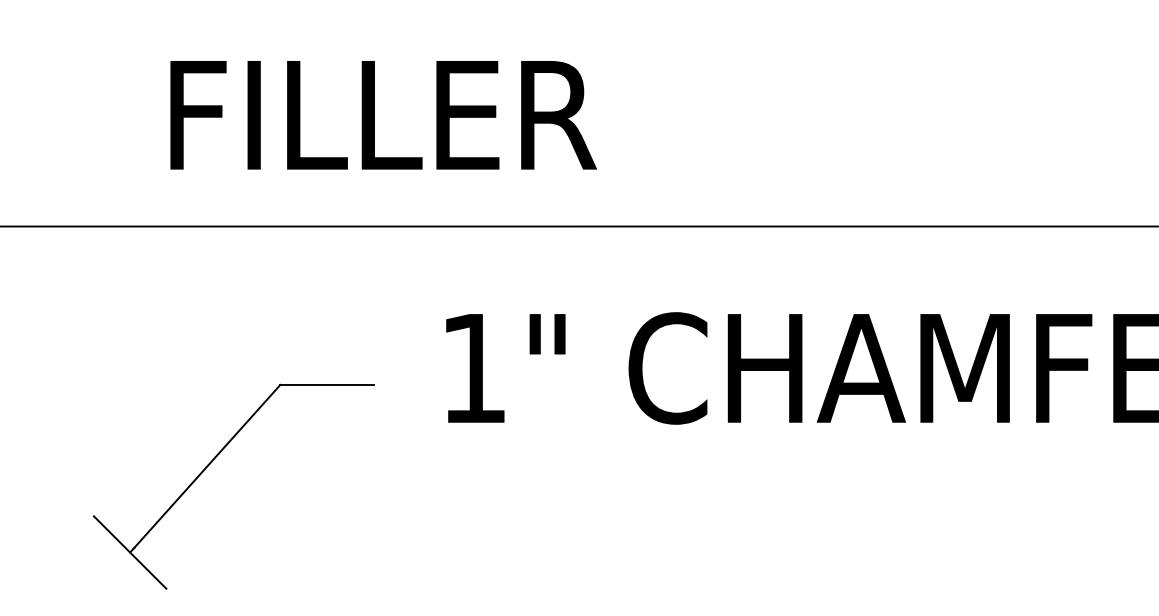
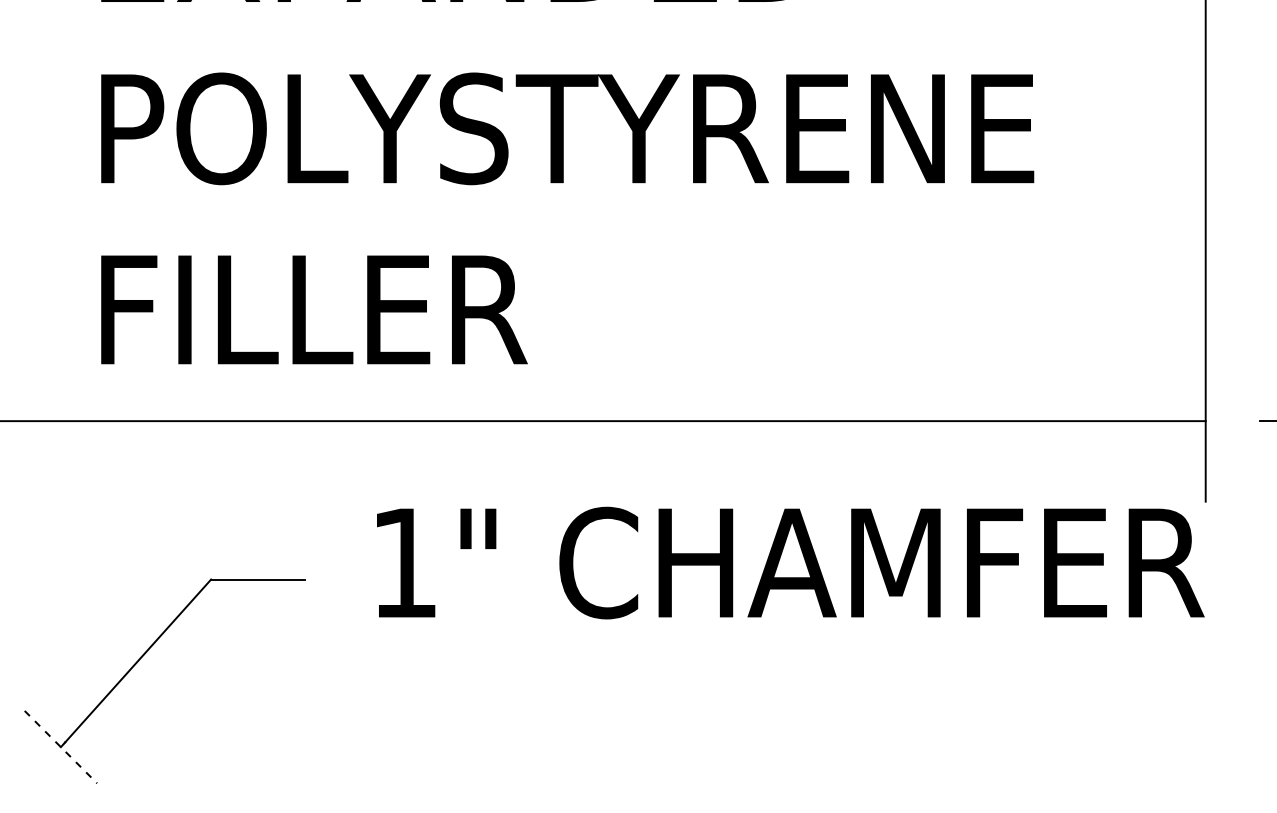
line: (130, 552) -> (61, 747), solid -> dashed

